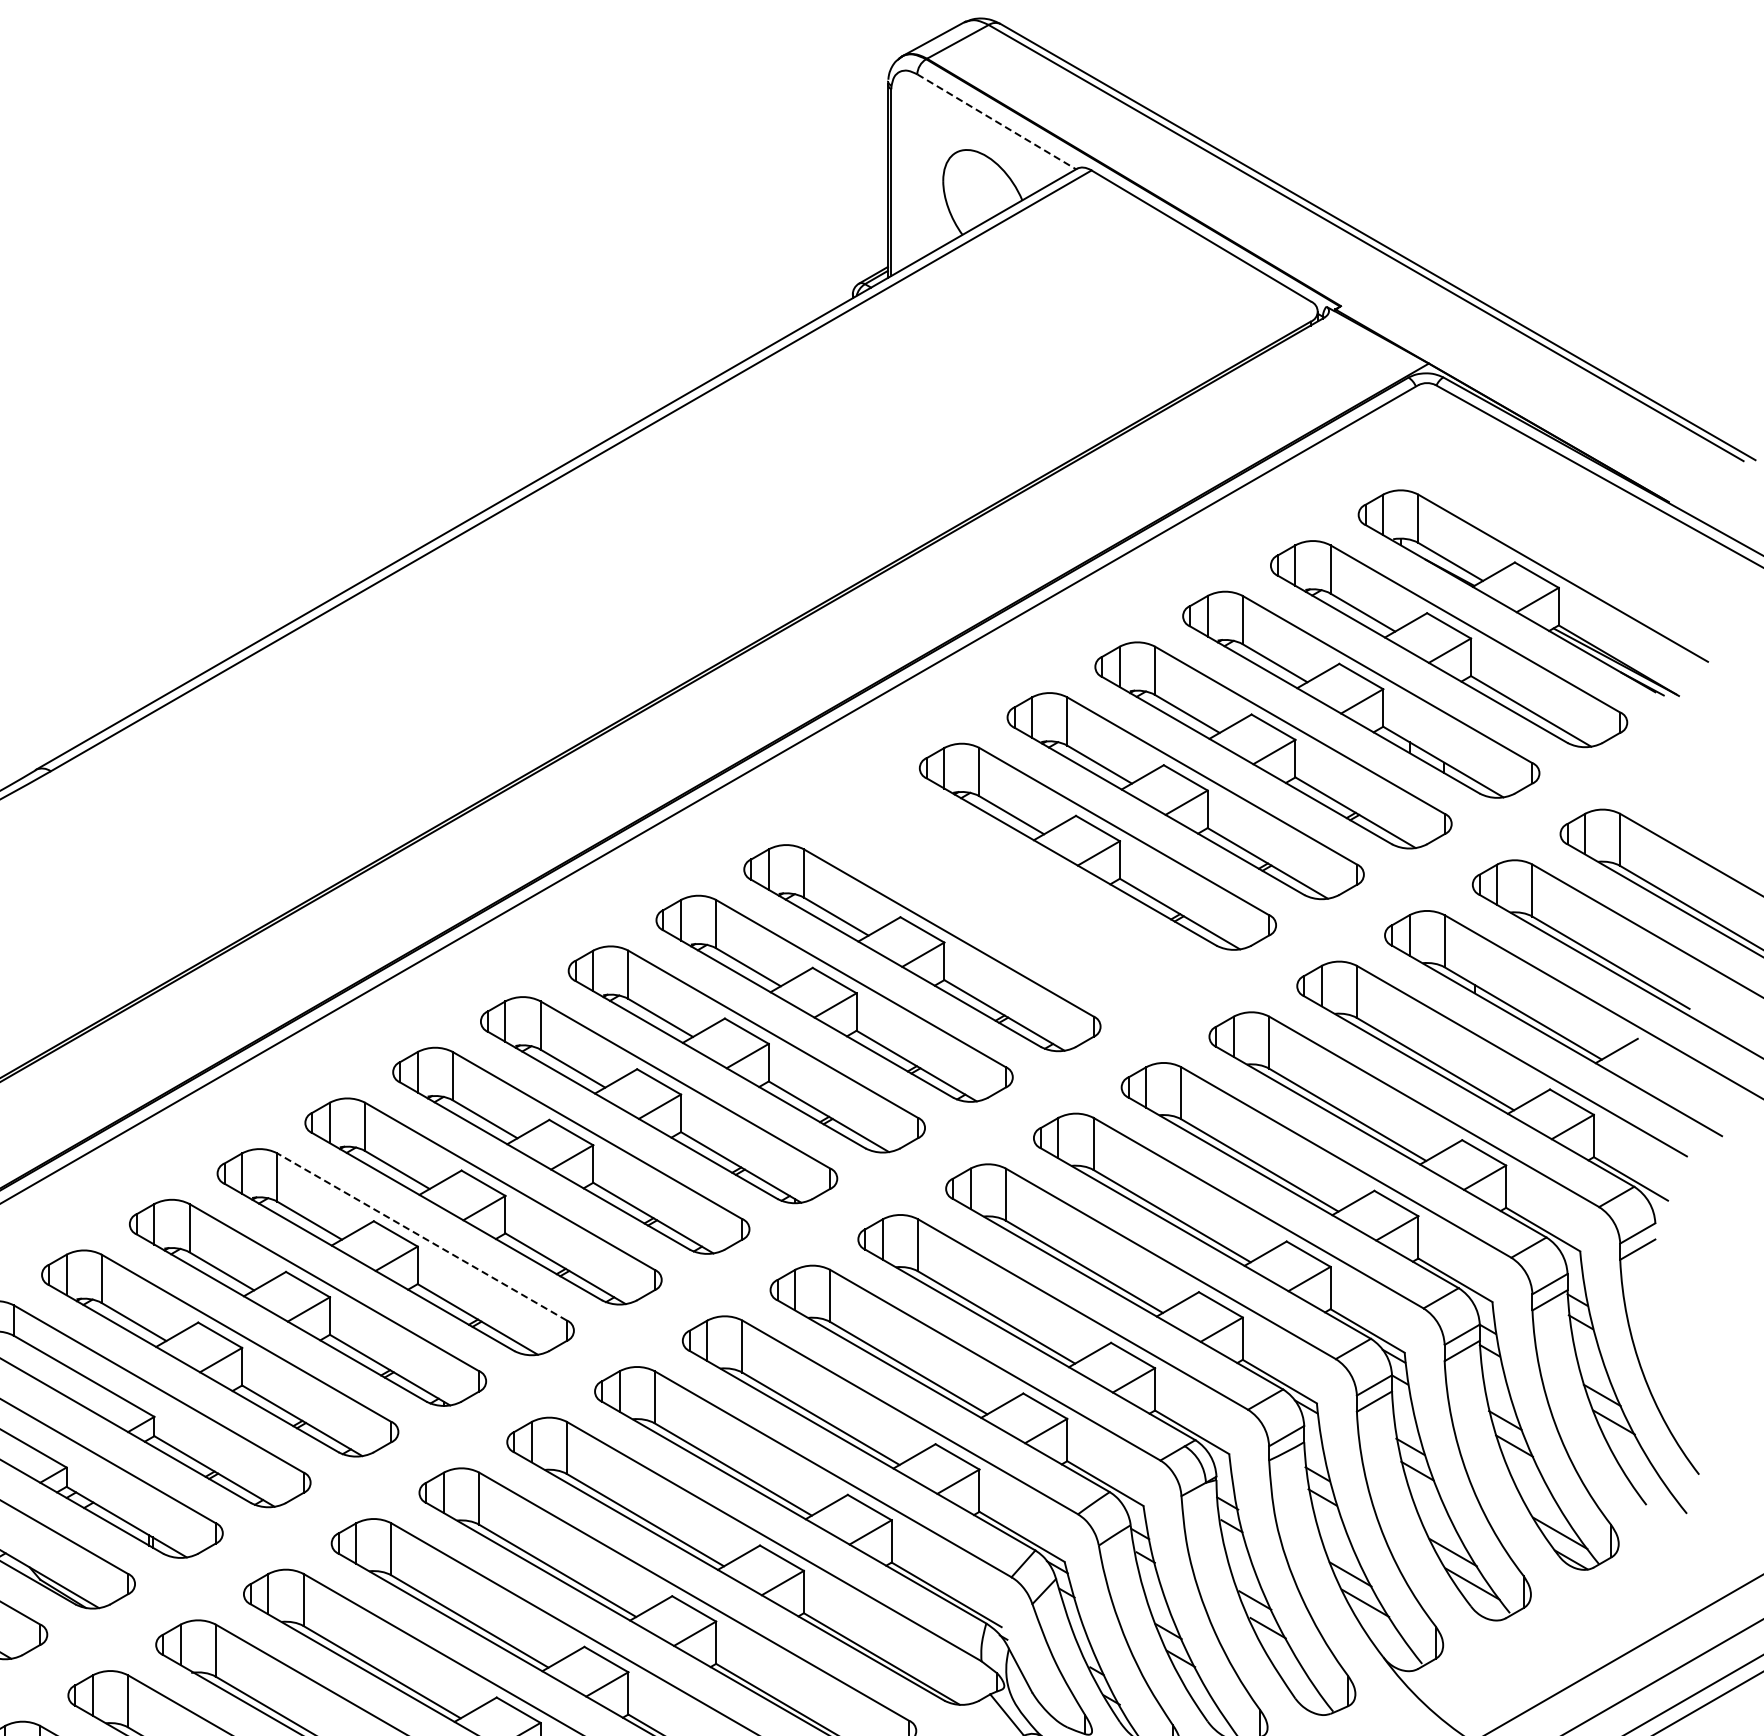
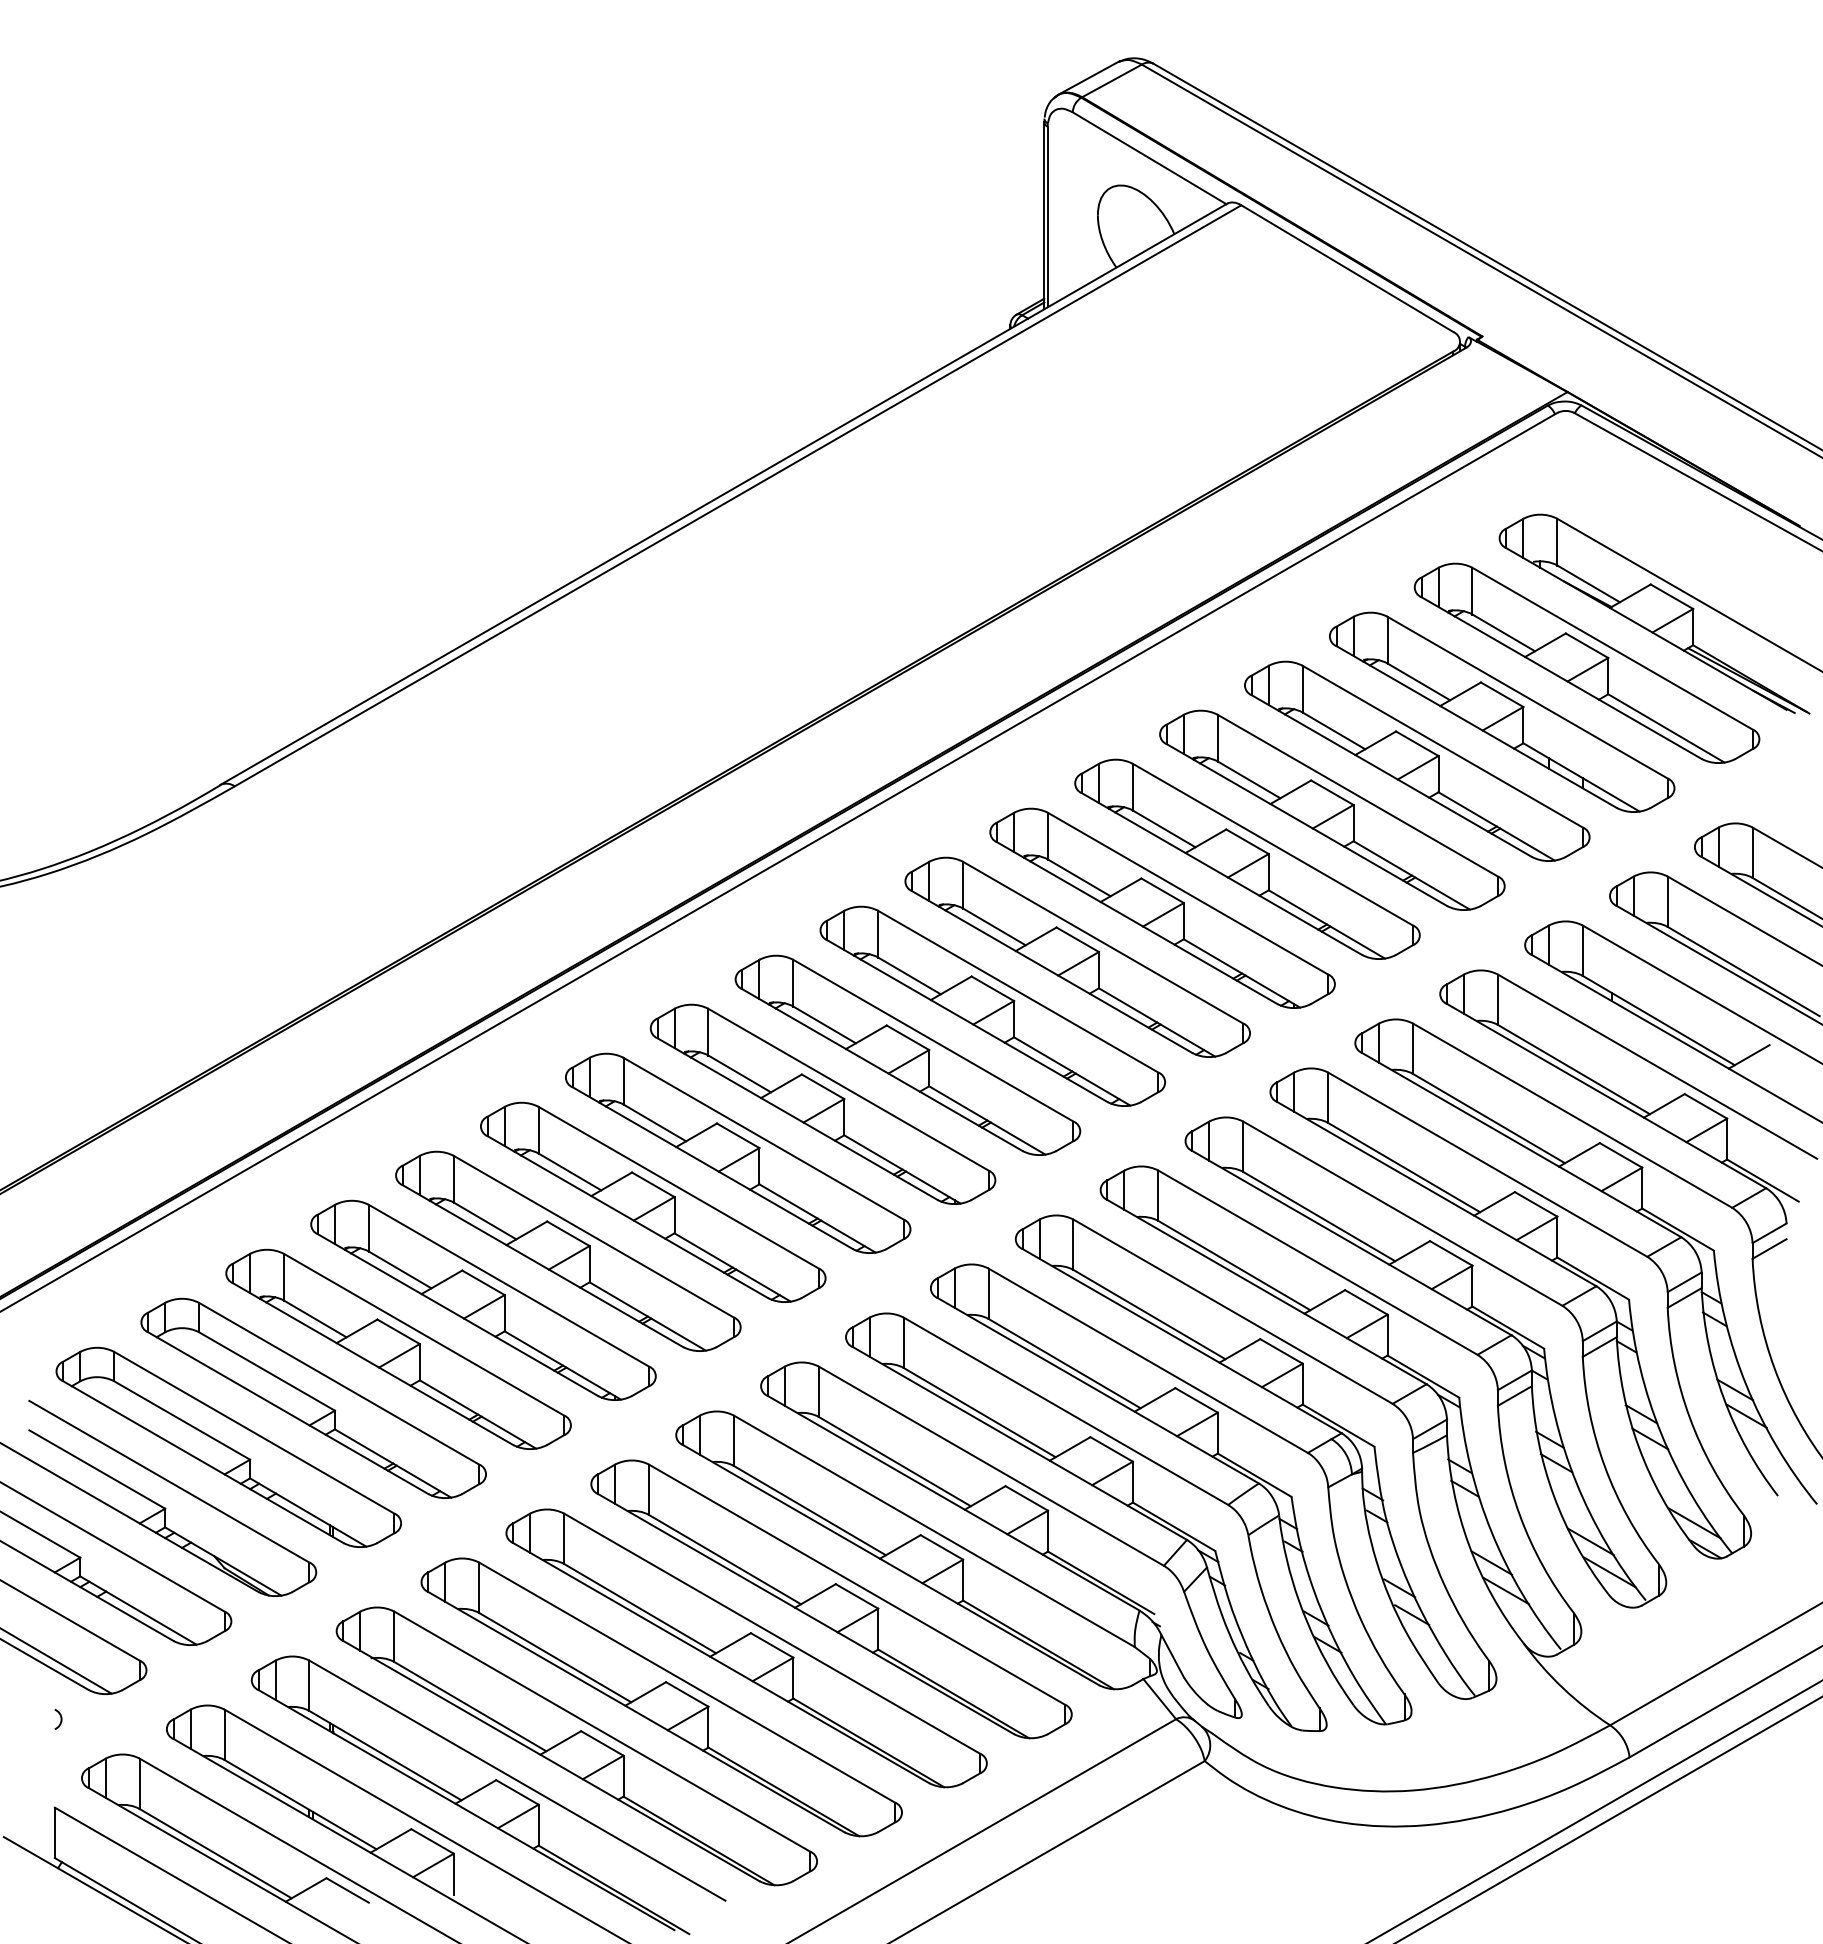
line: (996, 122) -> (1149, 158), dashed -> solid
part: (1010, 896) -> (1162, 907), added
line: (421, 1236) -> (593, 1236), dashed -> solid

